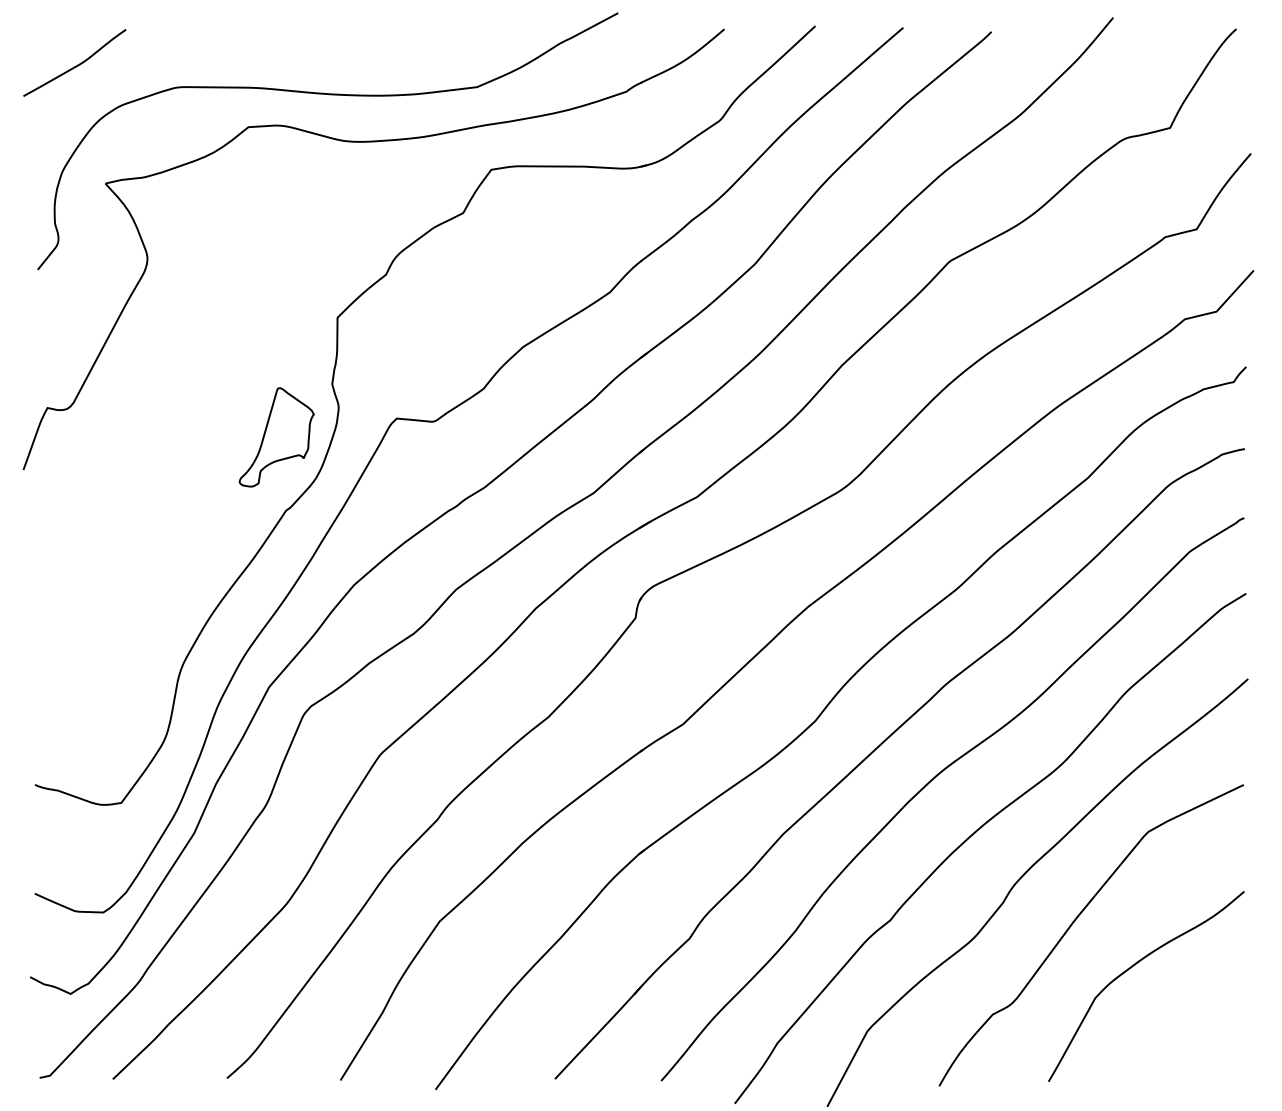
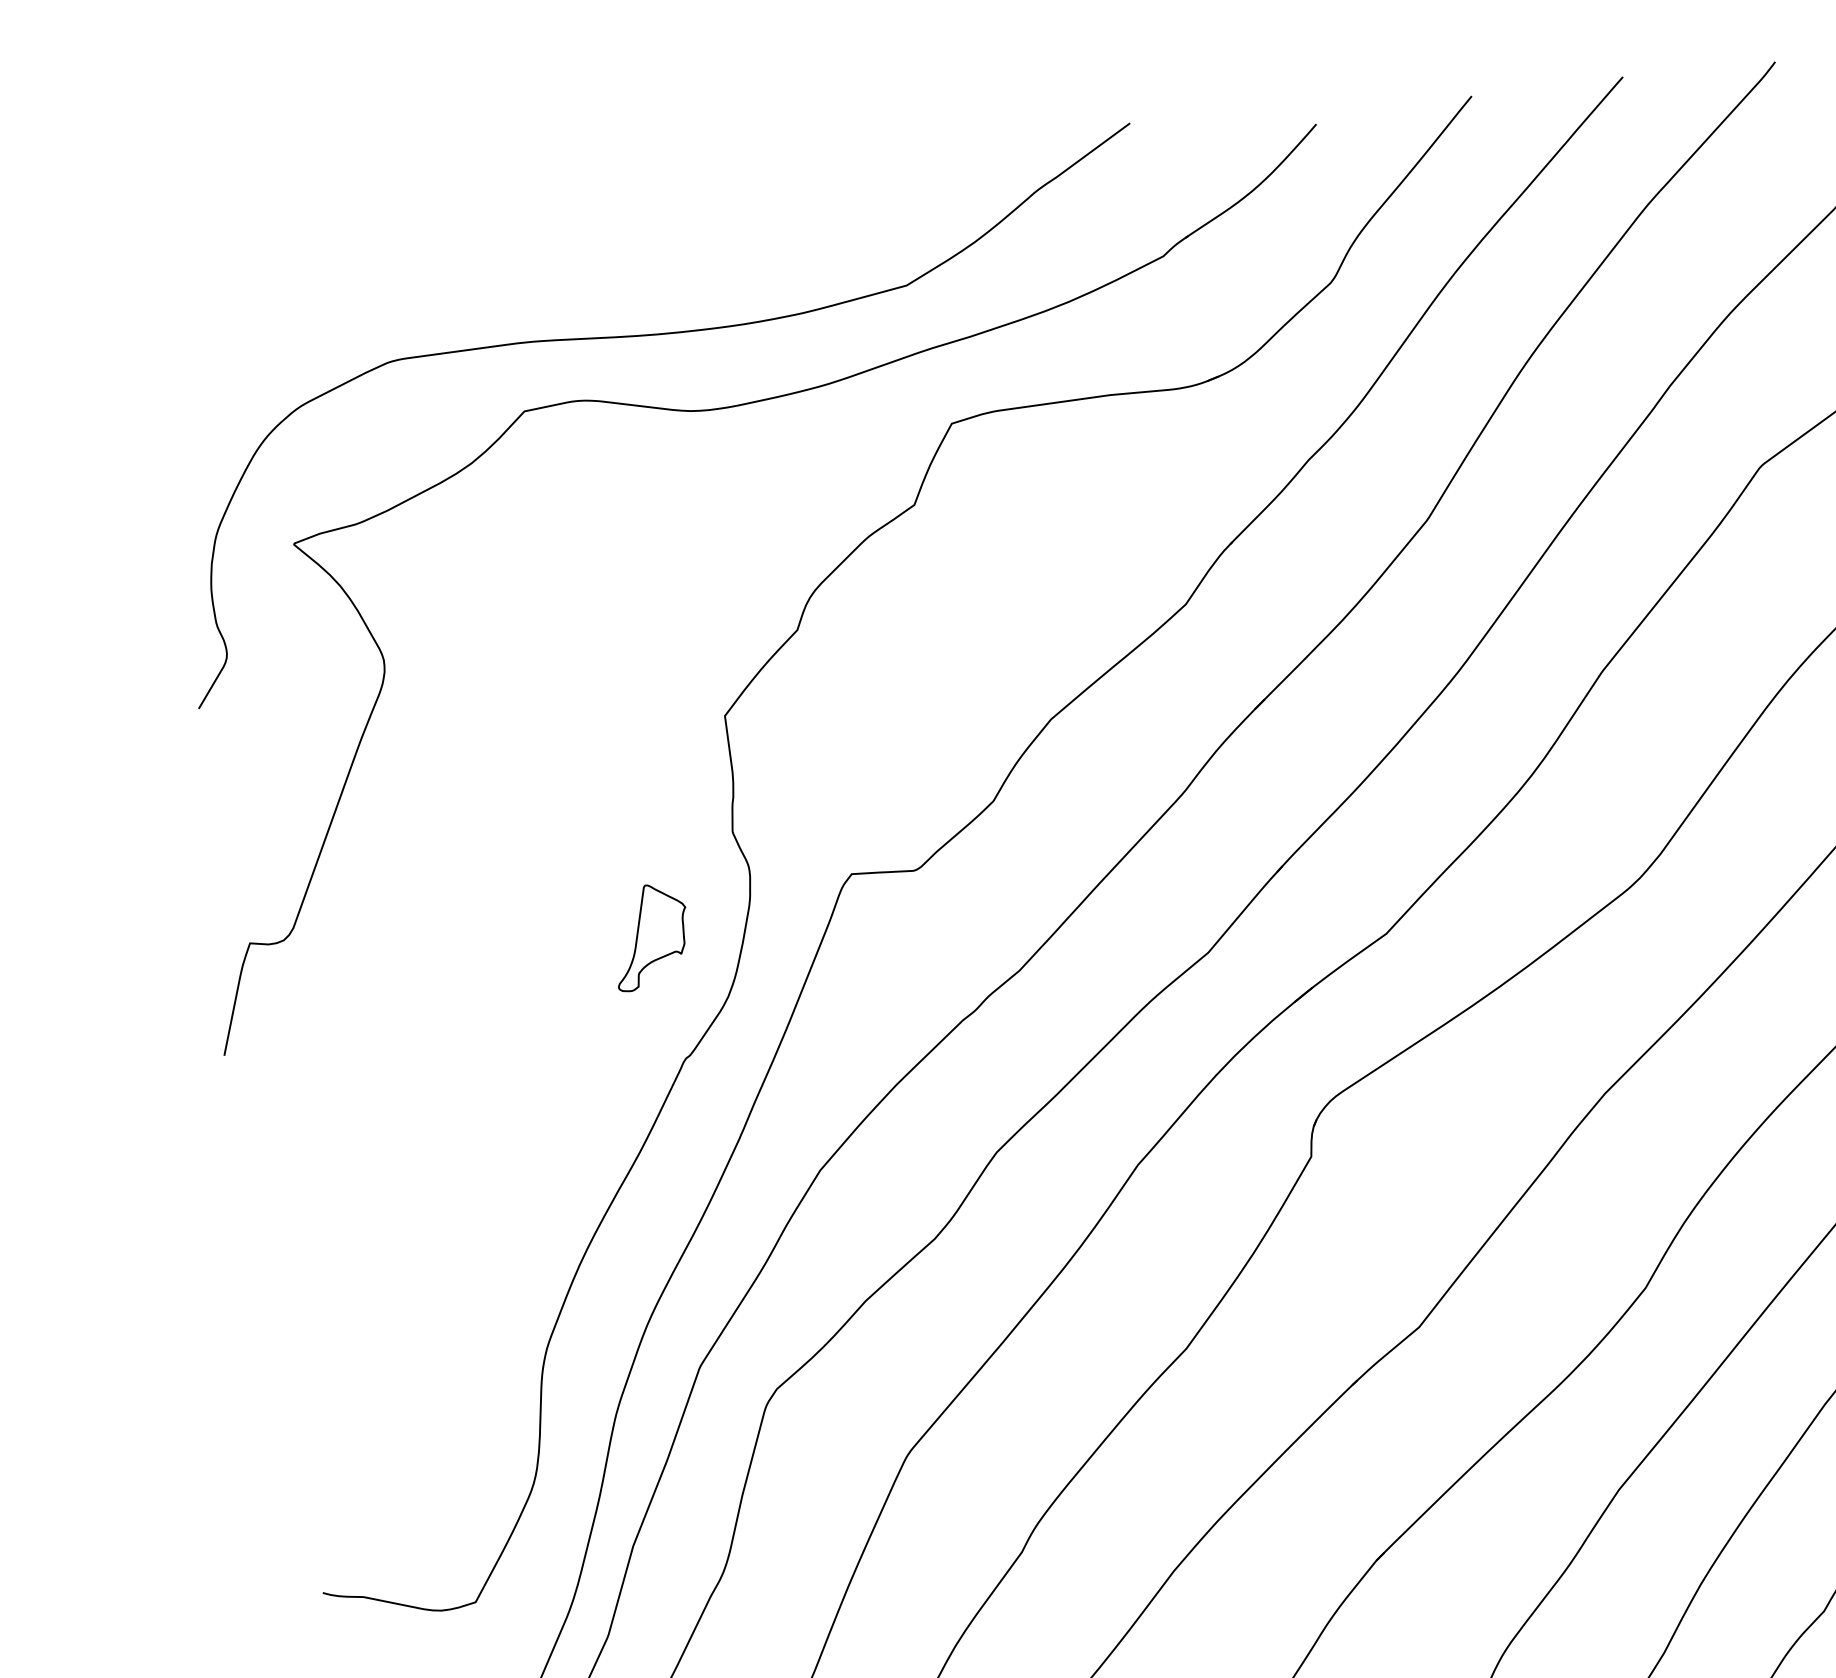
curve: (75, 65) -> (212, 348), removed
part: (276, 437) -> (650, 936), size x0.6

